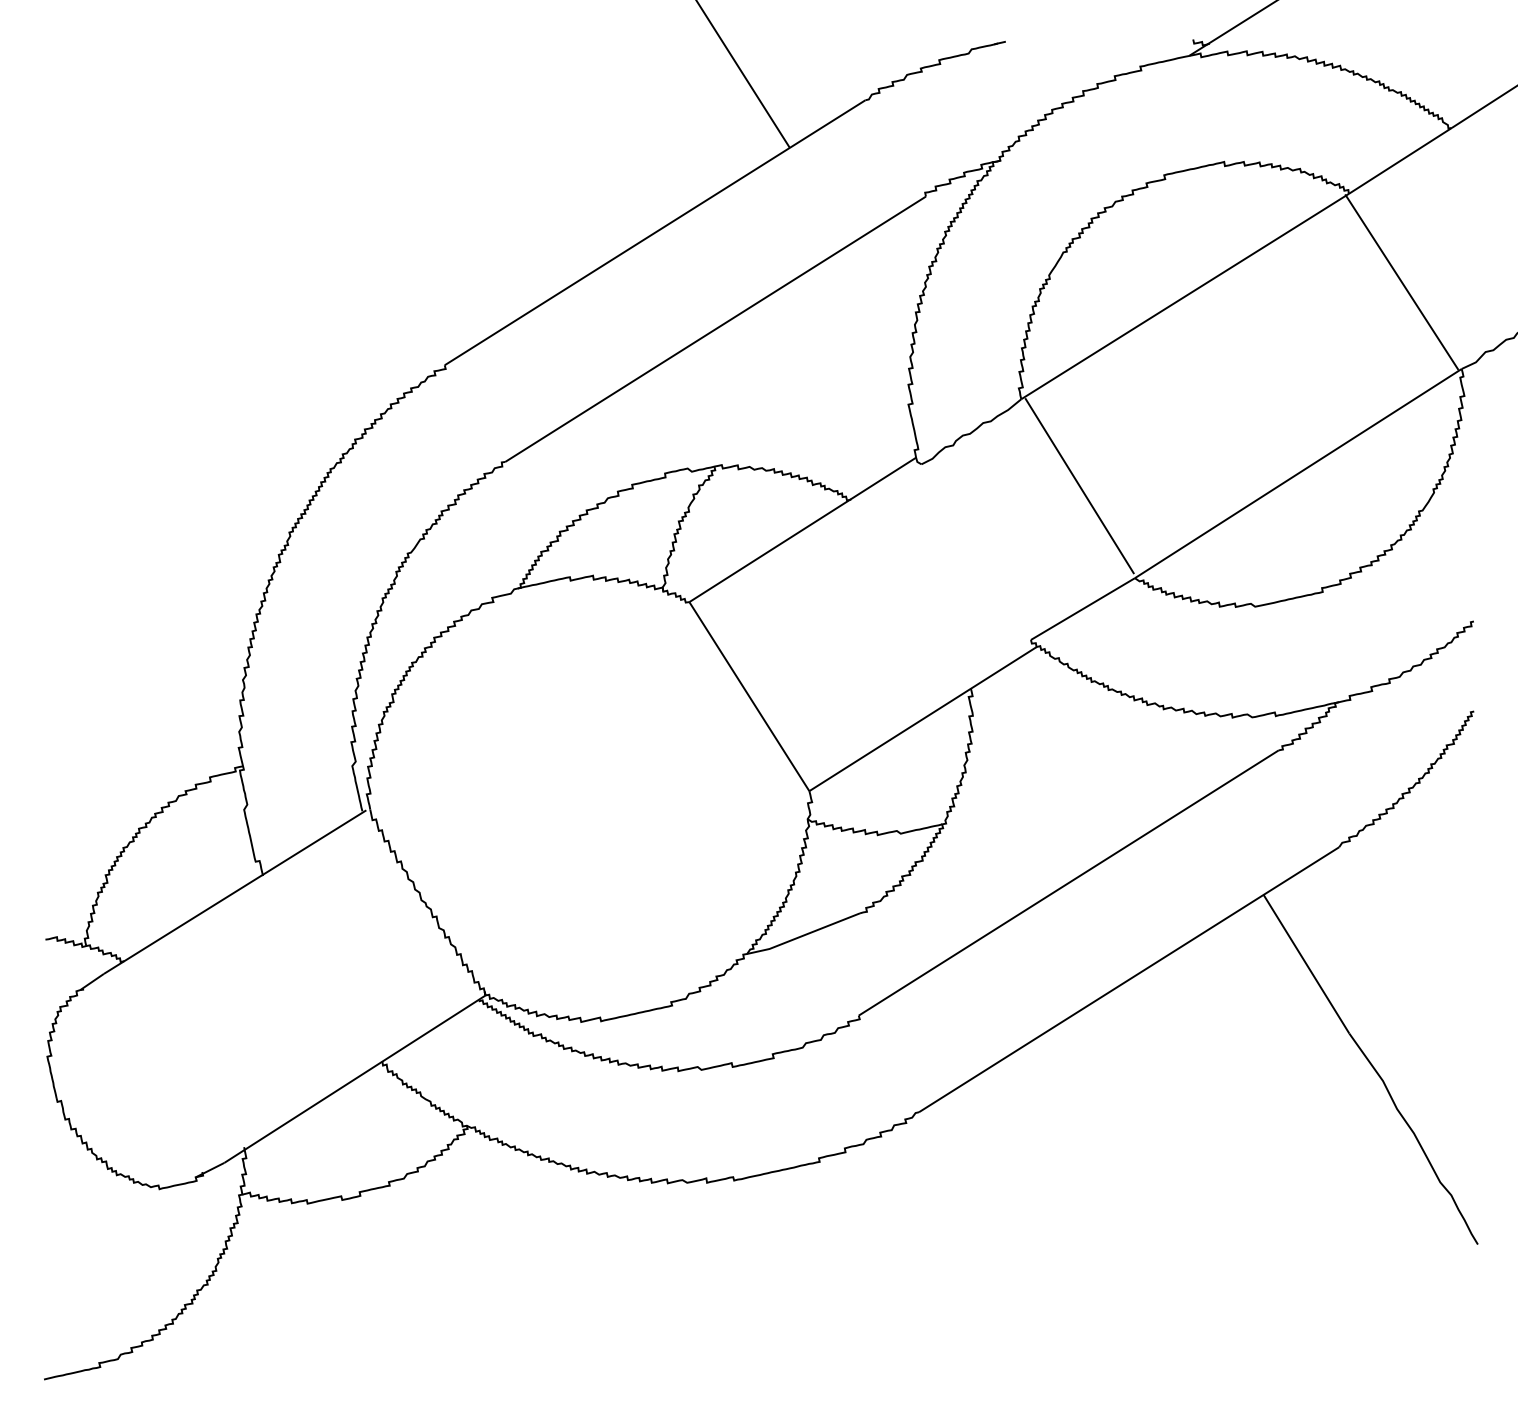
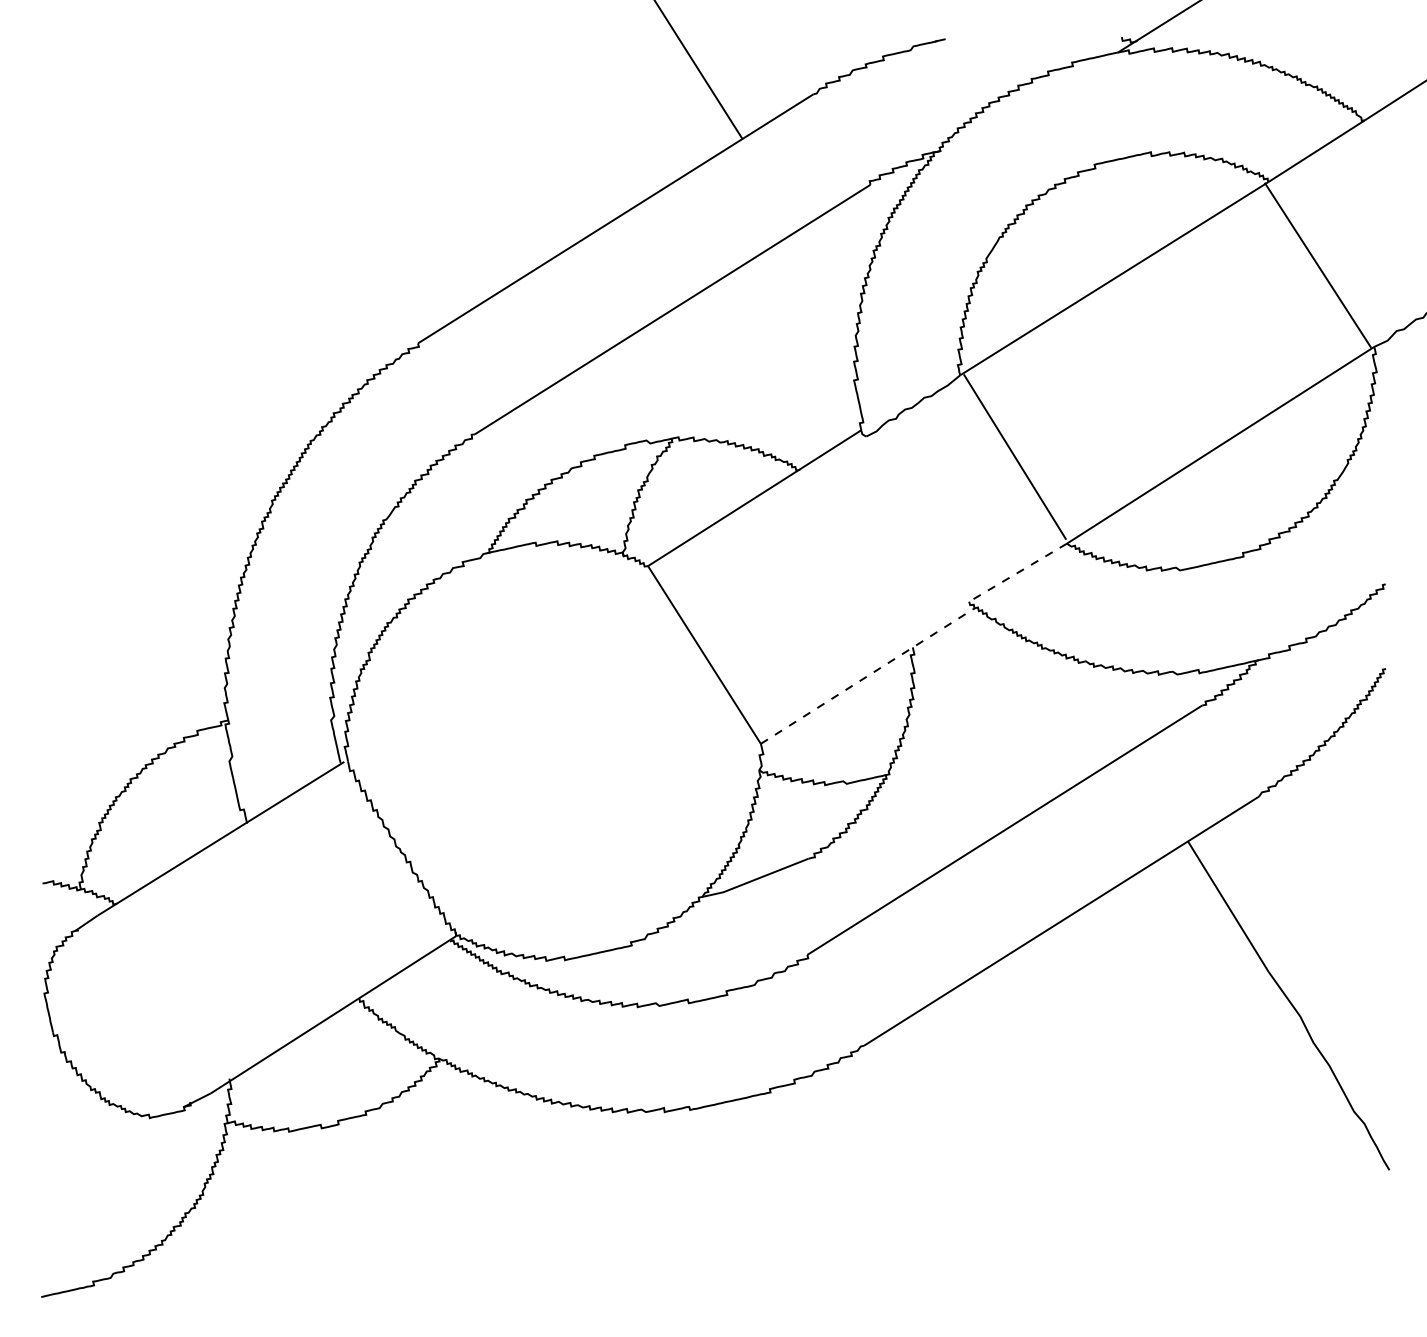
line: (1083, 608) -> (1018, 572), solid -> dashed
line: (923, 718) -> (868, 675), solid -> dashed

